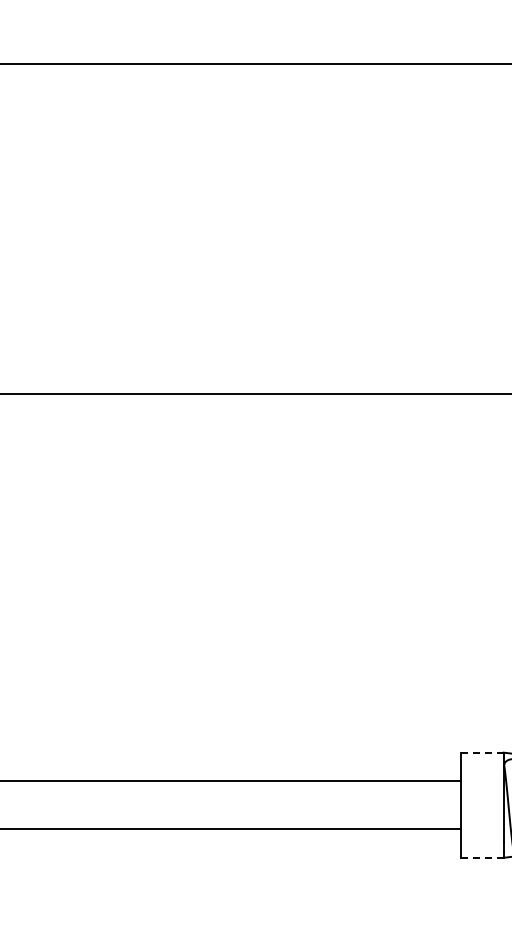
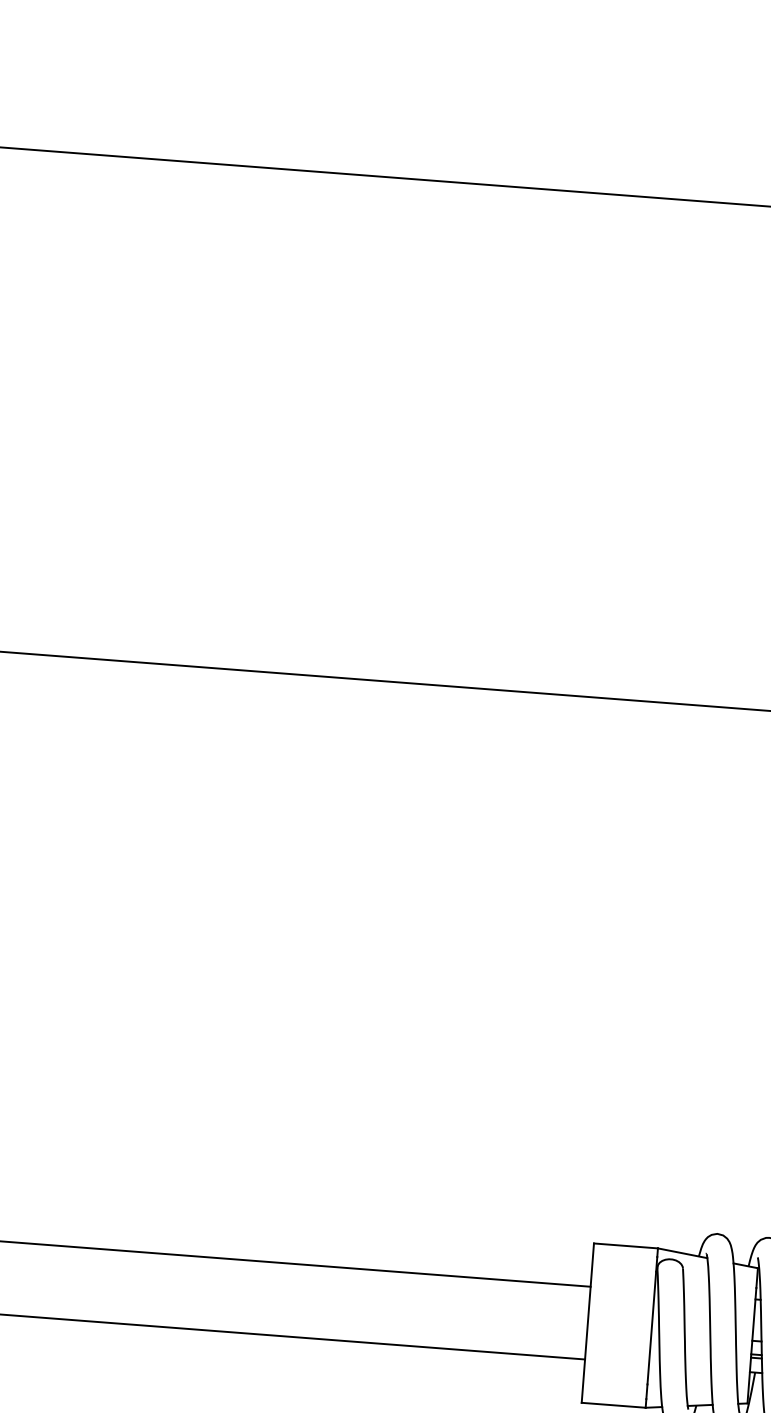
line: (482, 752) -> (625, 1245), dashed -> solid
line: (483, 857) -> (615, 1404), dashed -> solid

